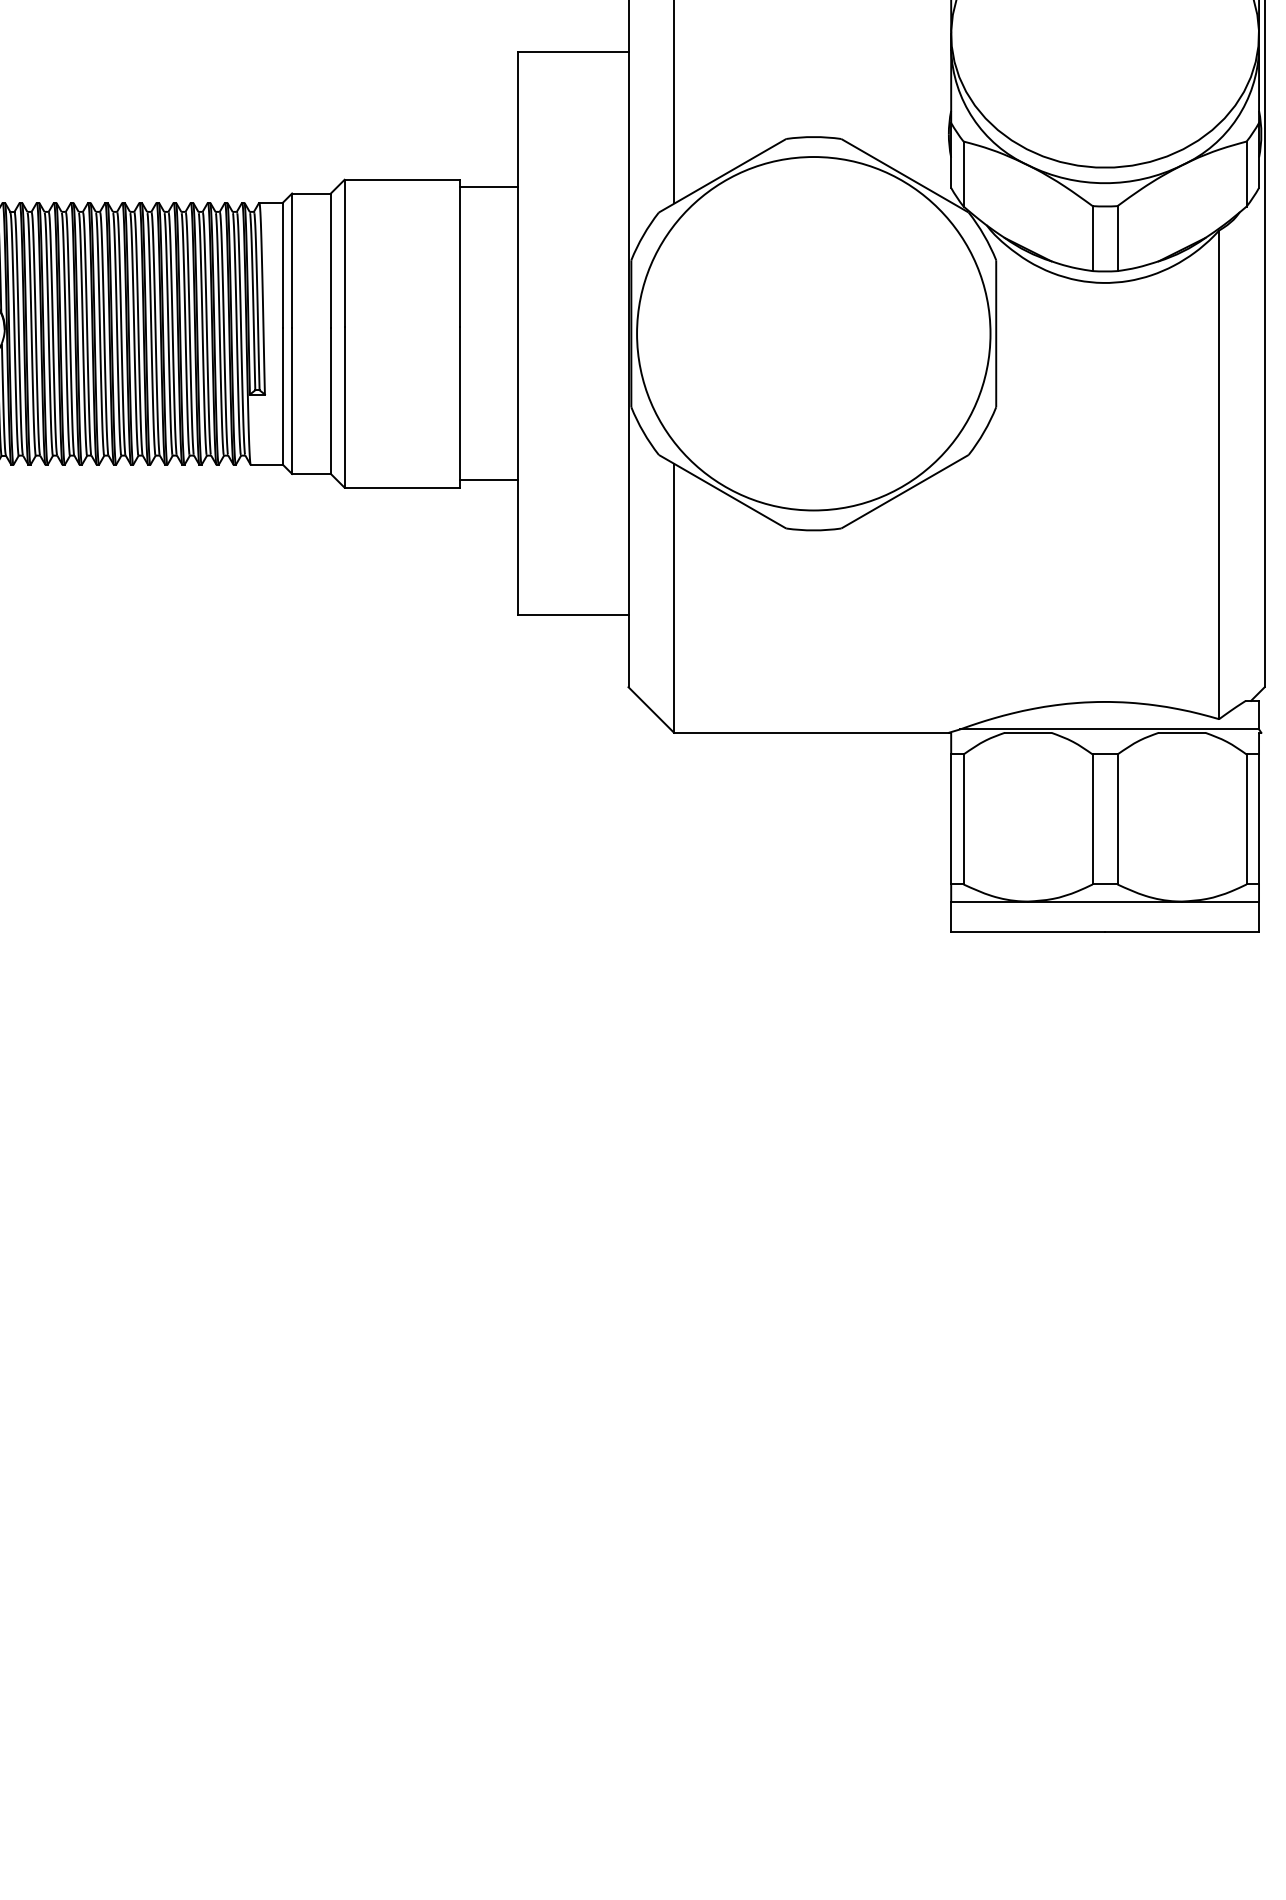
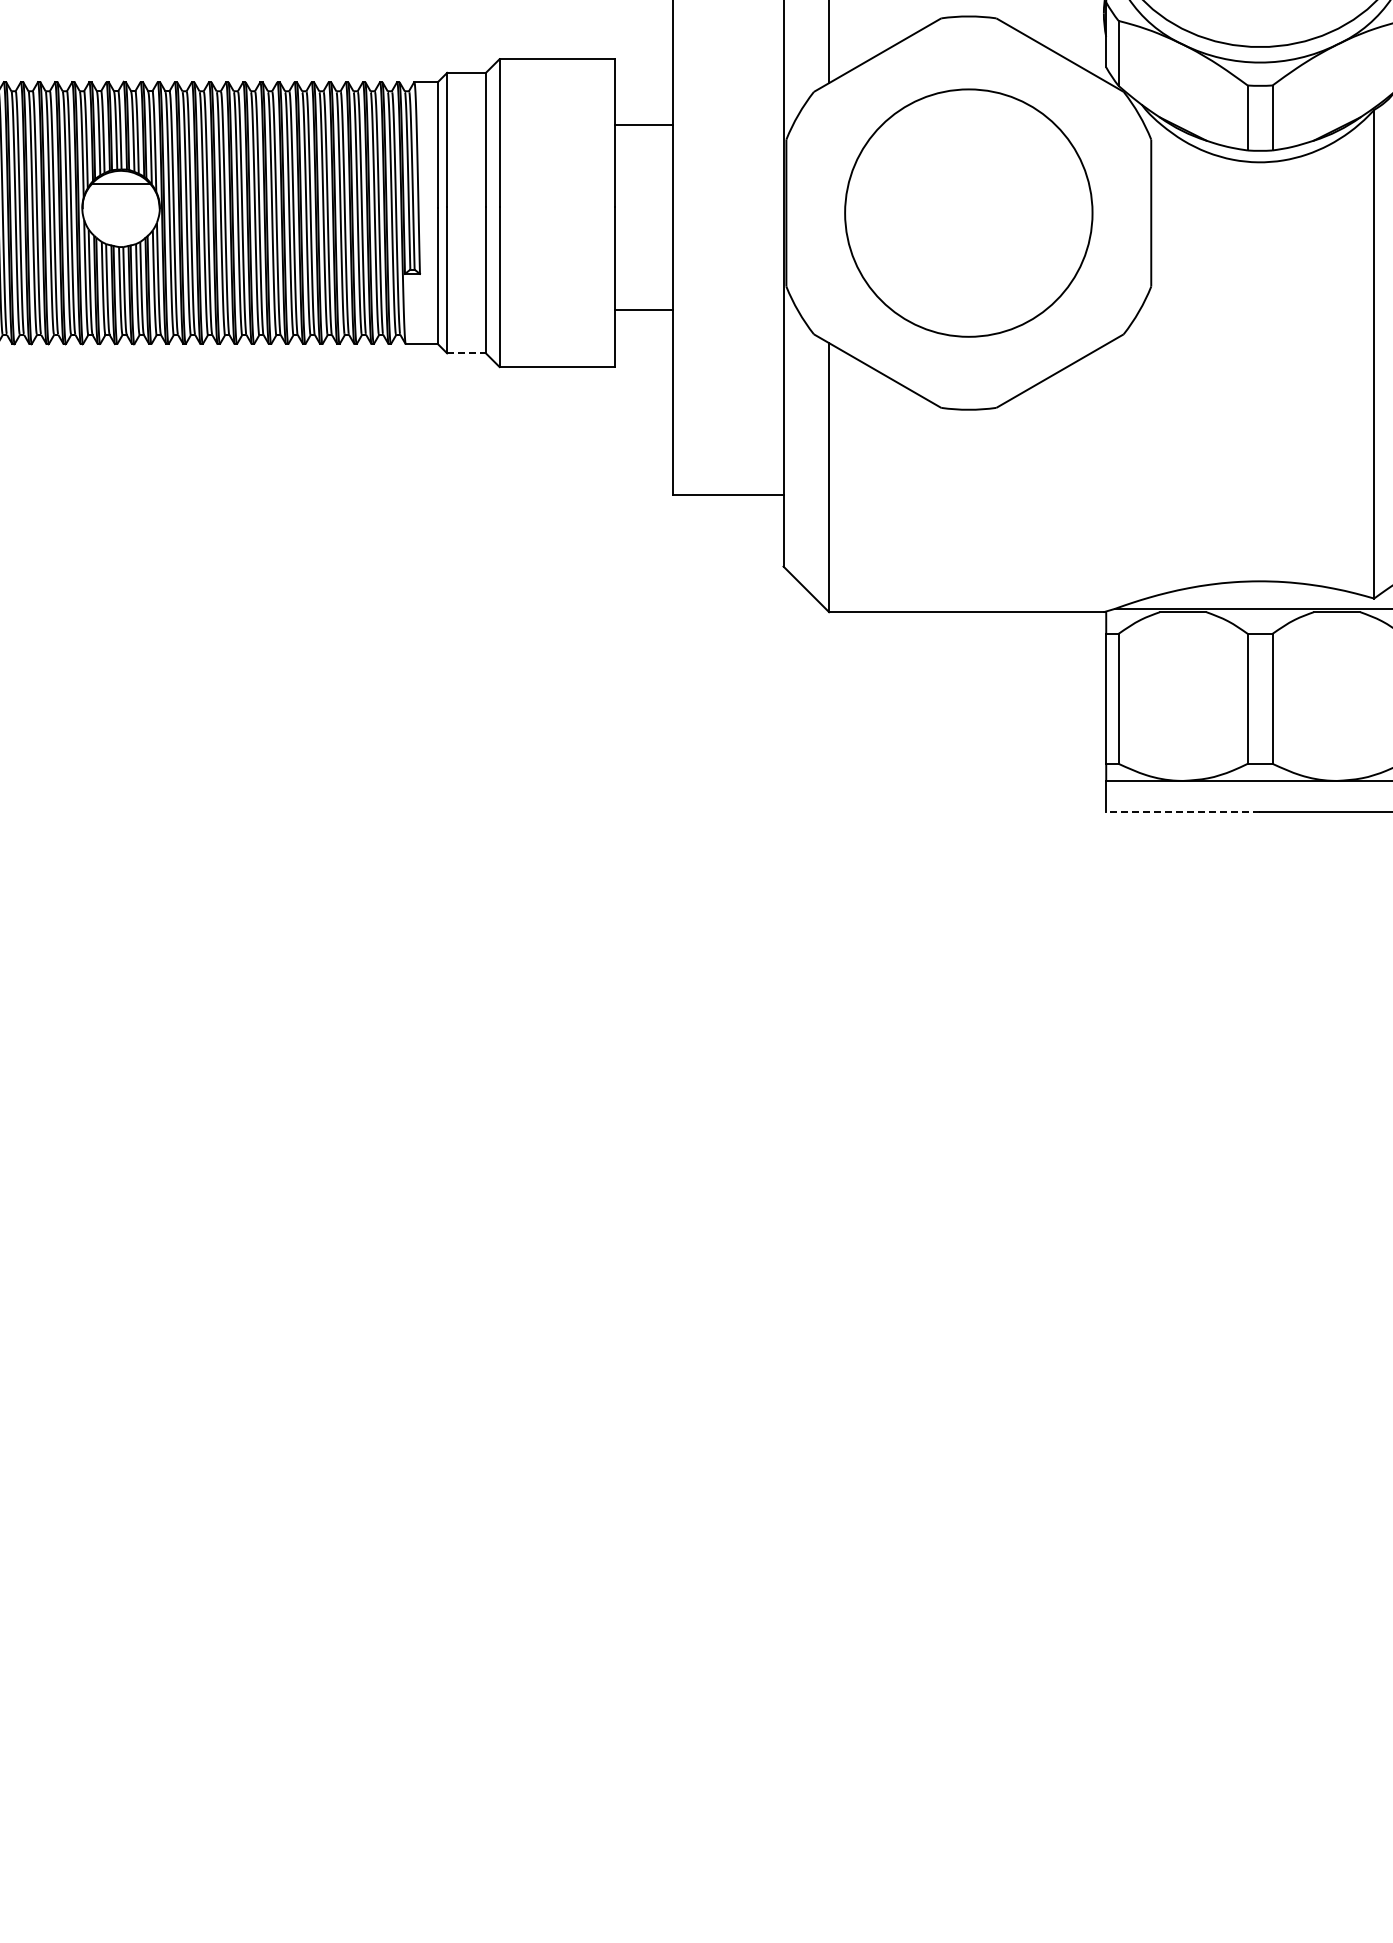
line: (488, 187) -> (643, 124), moved
circle: (813, 333) -> (968, 212), size x0.7
line: (312, 474) -> (467, 353), solid -> dashed
line: (488, 480) -> (643, 309), moved
line: (1028, 932) -> (1183, 811), solid -> dashed

